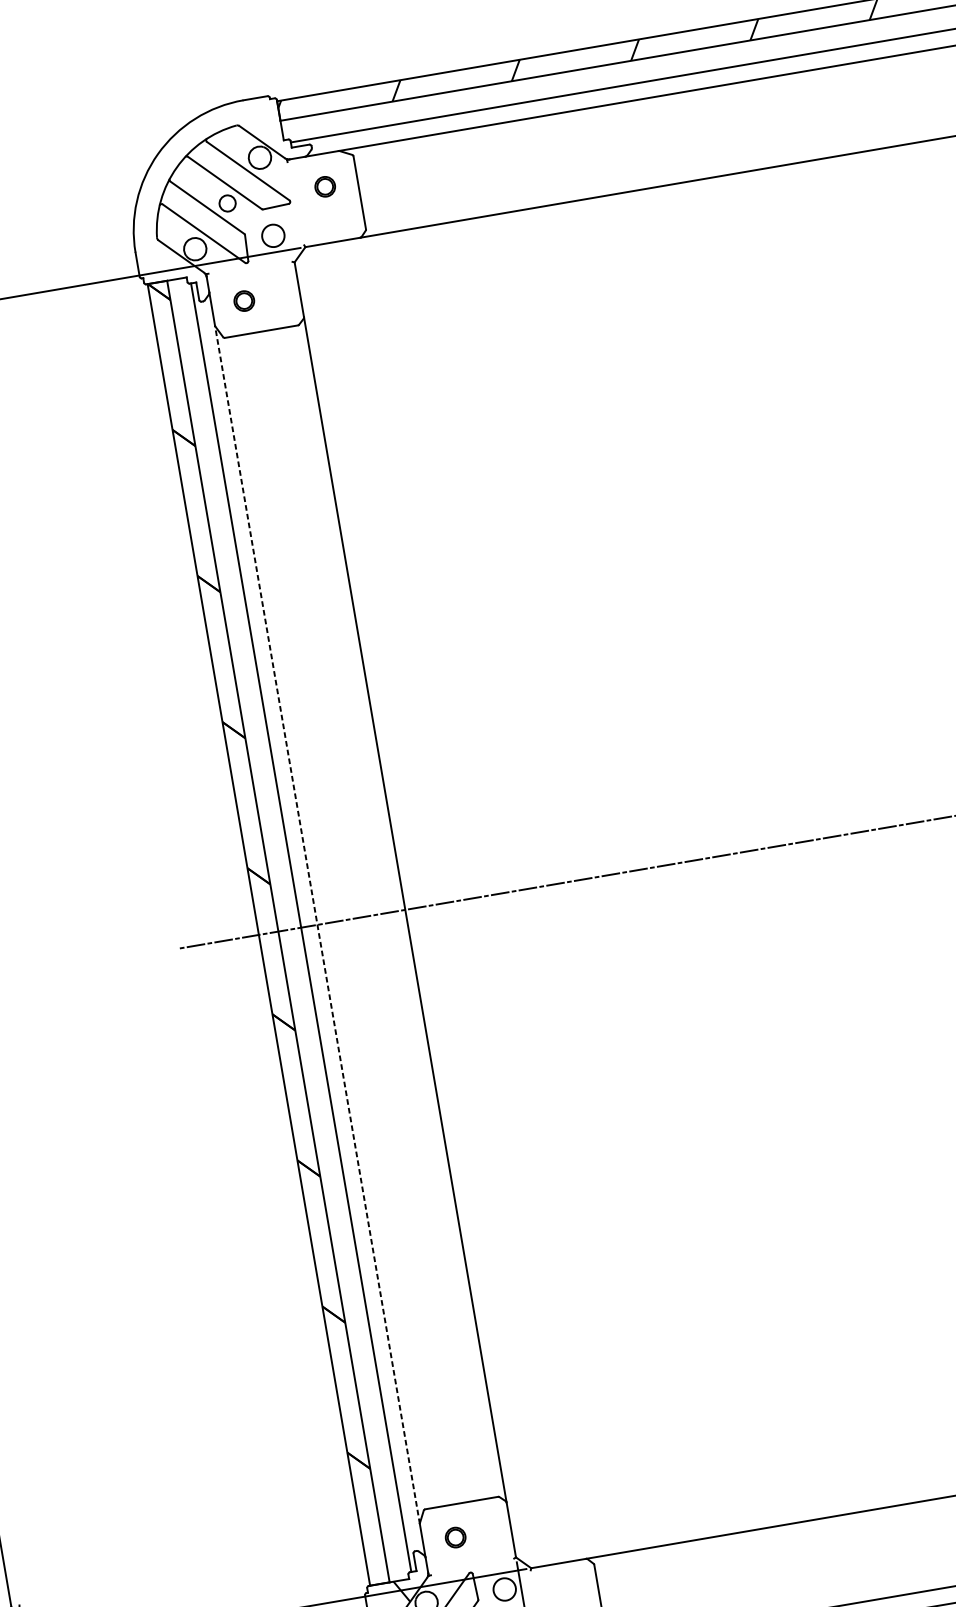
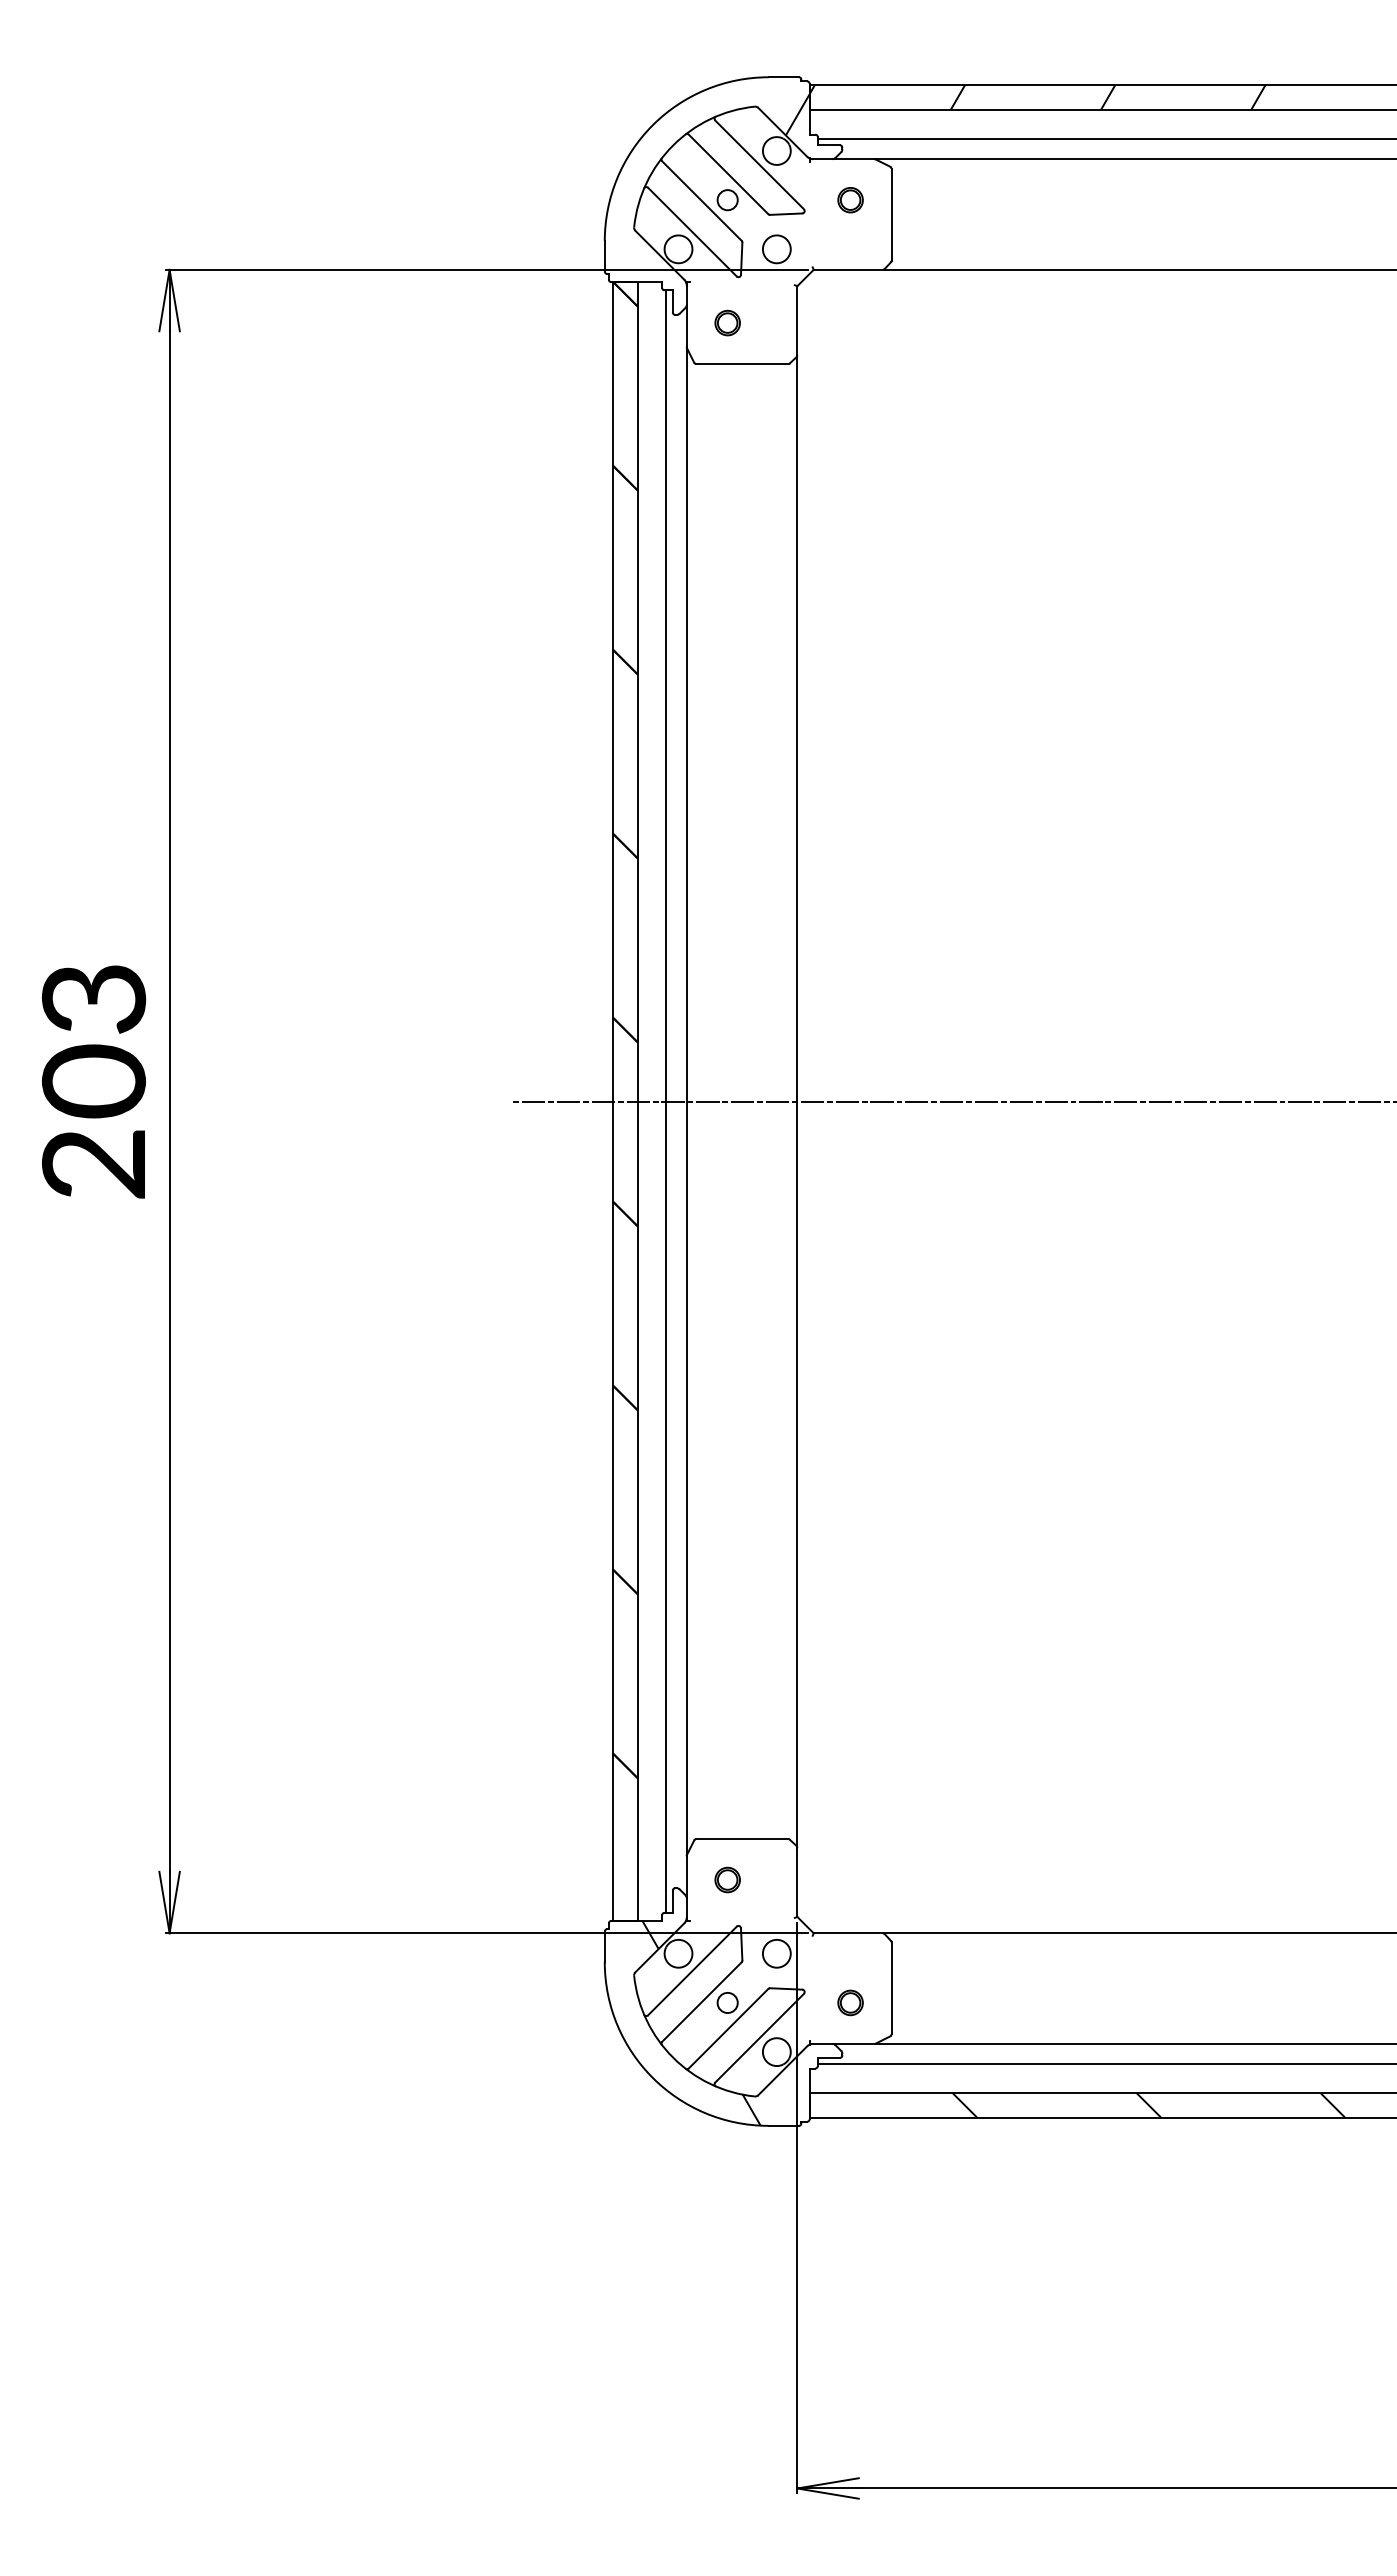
hatch: (271, 125) -> (797, 114), added
line: (317, 924) -> (686, 1101), dashed -> solid

